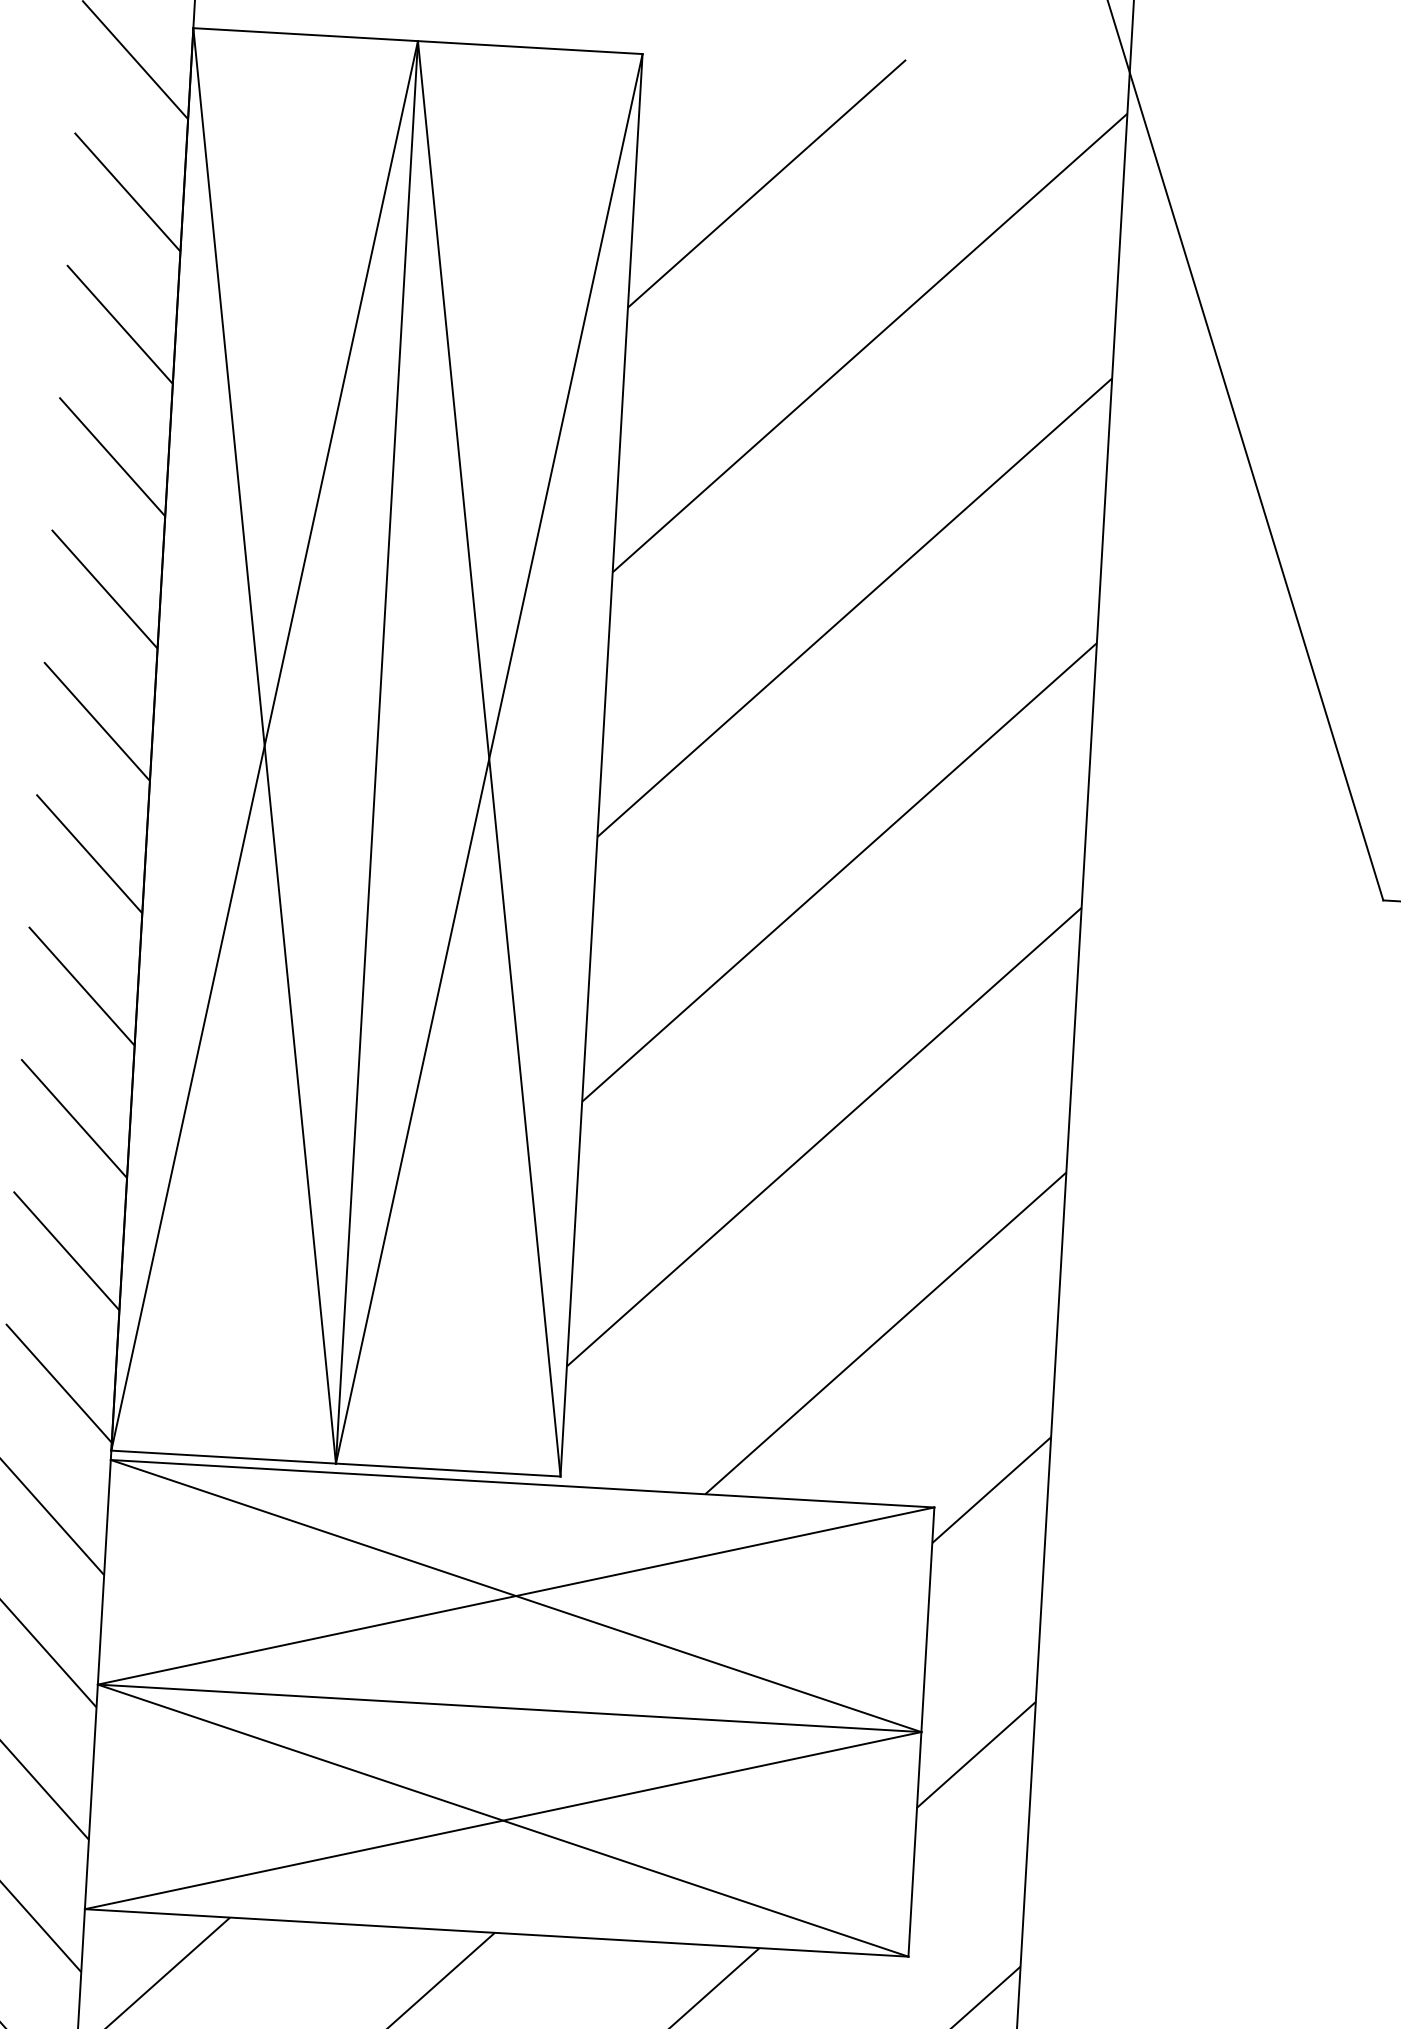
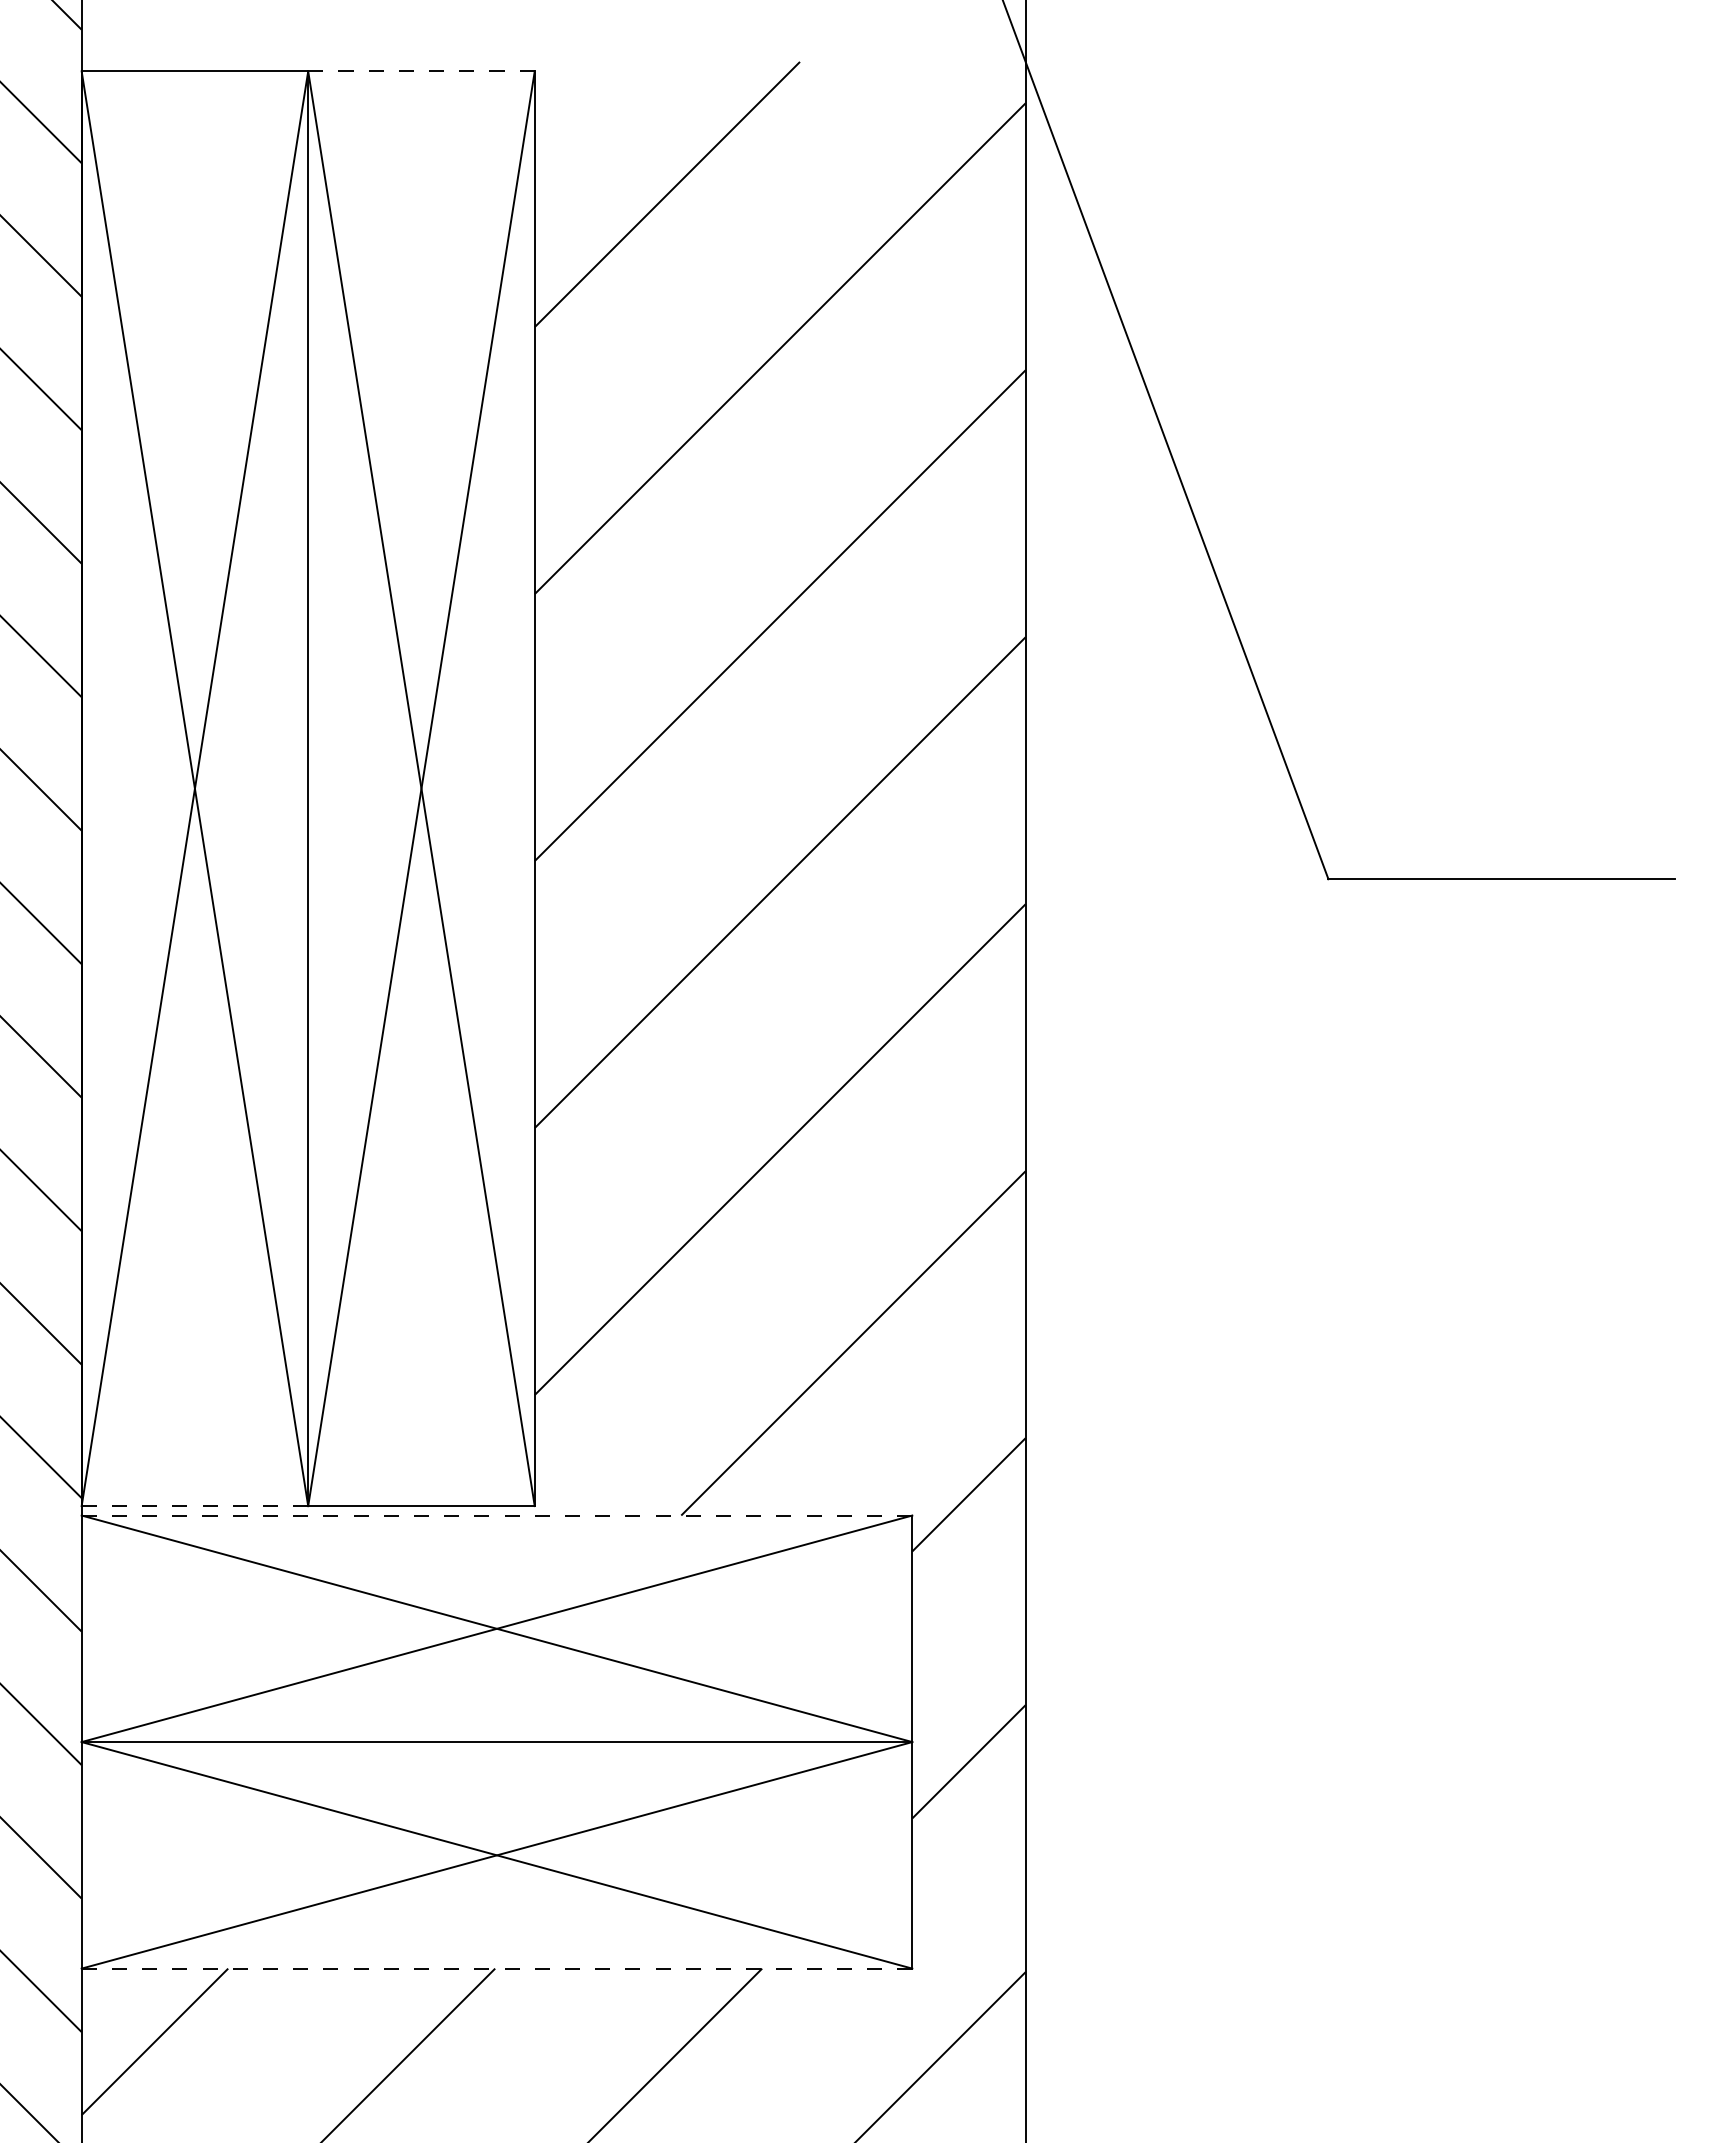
line: (529, 47) -> (420, 71), solid -> dashed
line: (224, 1457) -> (195, 1506), solid -> dashed
line: (522, 1483) -> (496, 1515), solid -> dashed
line: (497, 1932) -> (497, 1968), solid -> dashed

